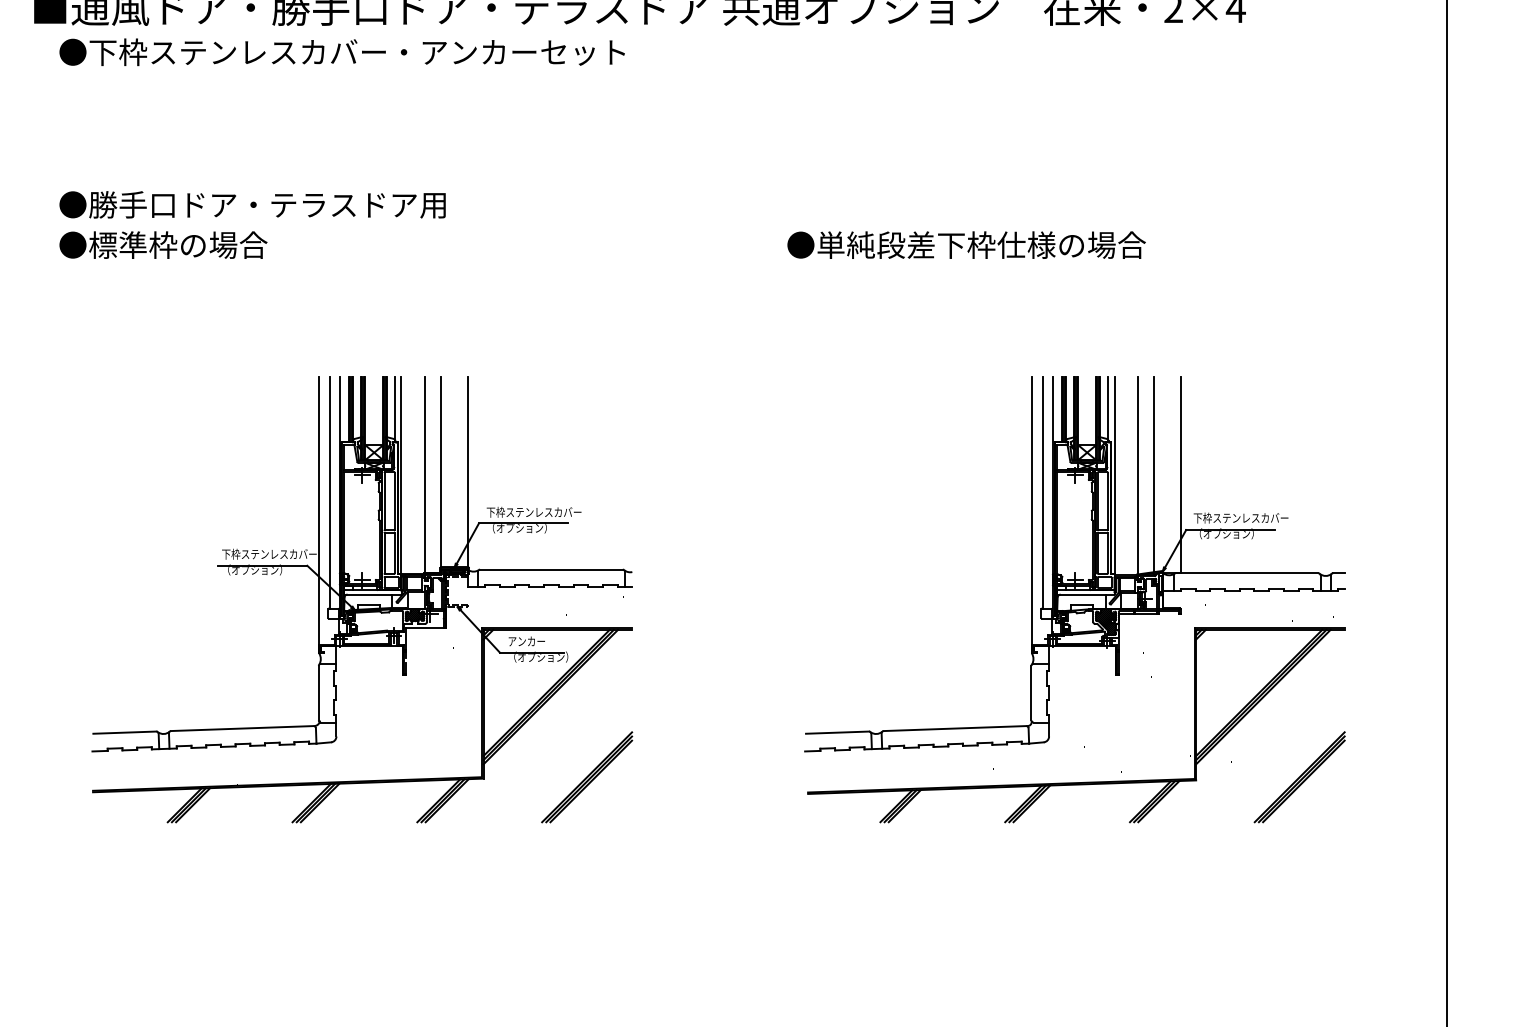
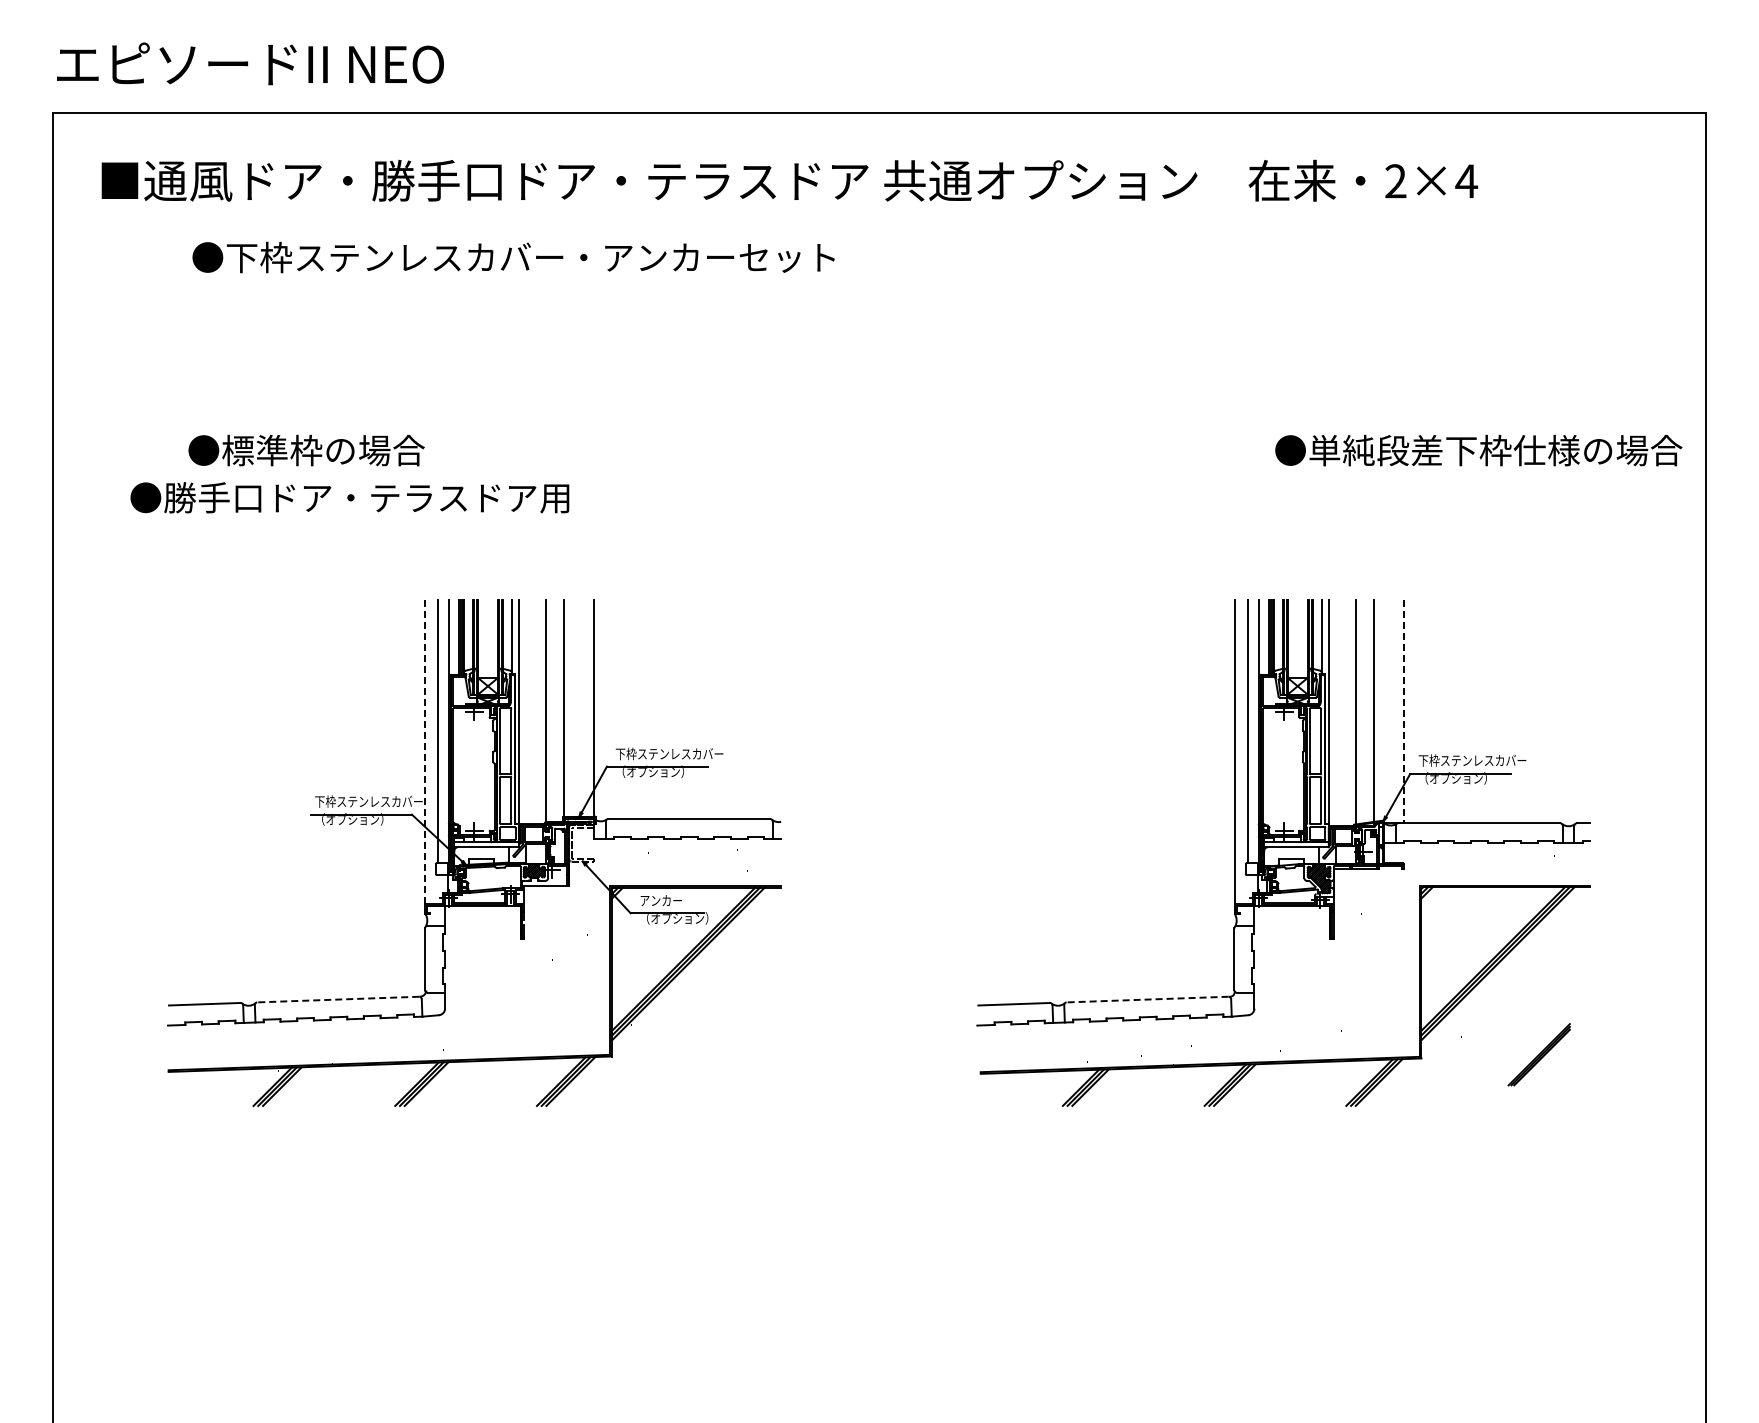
text: (342, 52) -> (513, 257), moved
text: (252, 204) -> (349, 497), moved
text: (163, 245) -> (306, 450), moved
text: (966, 245) -> (1478, 450), moved
line: (1180, 474) -> (1403, 711), solid -> dashed
line: (319, 515) -> (425, 757), solid -> dashed
line: (241, 728) -> (337, 999), solid -> dashed
line: (954, 728) -> (1147, 999), solid -> dashed
part: (586, 776) -> (729, 1054), removed
part: (1300, 776) -> (1539, 1054), size x0.6

